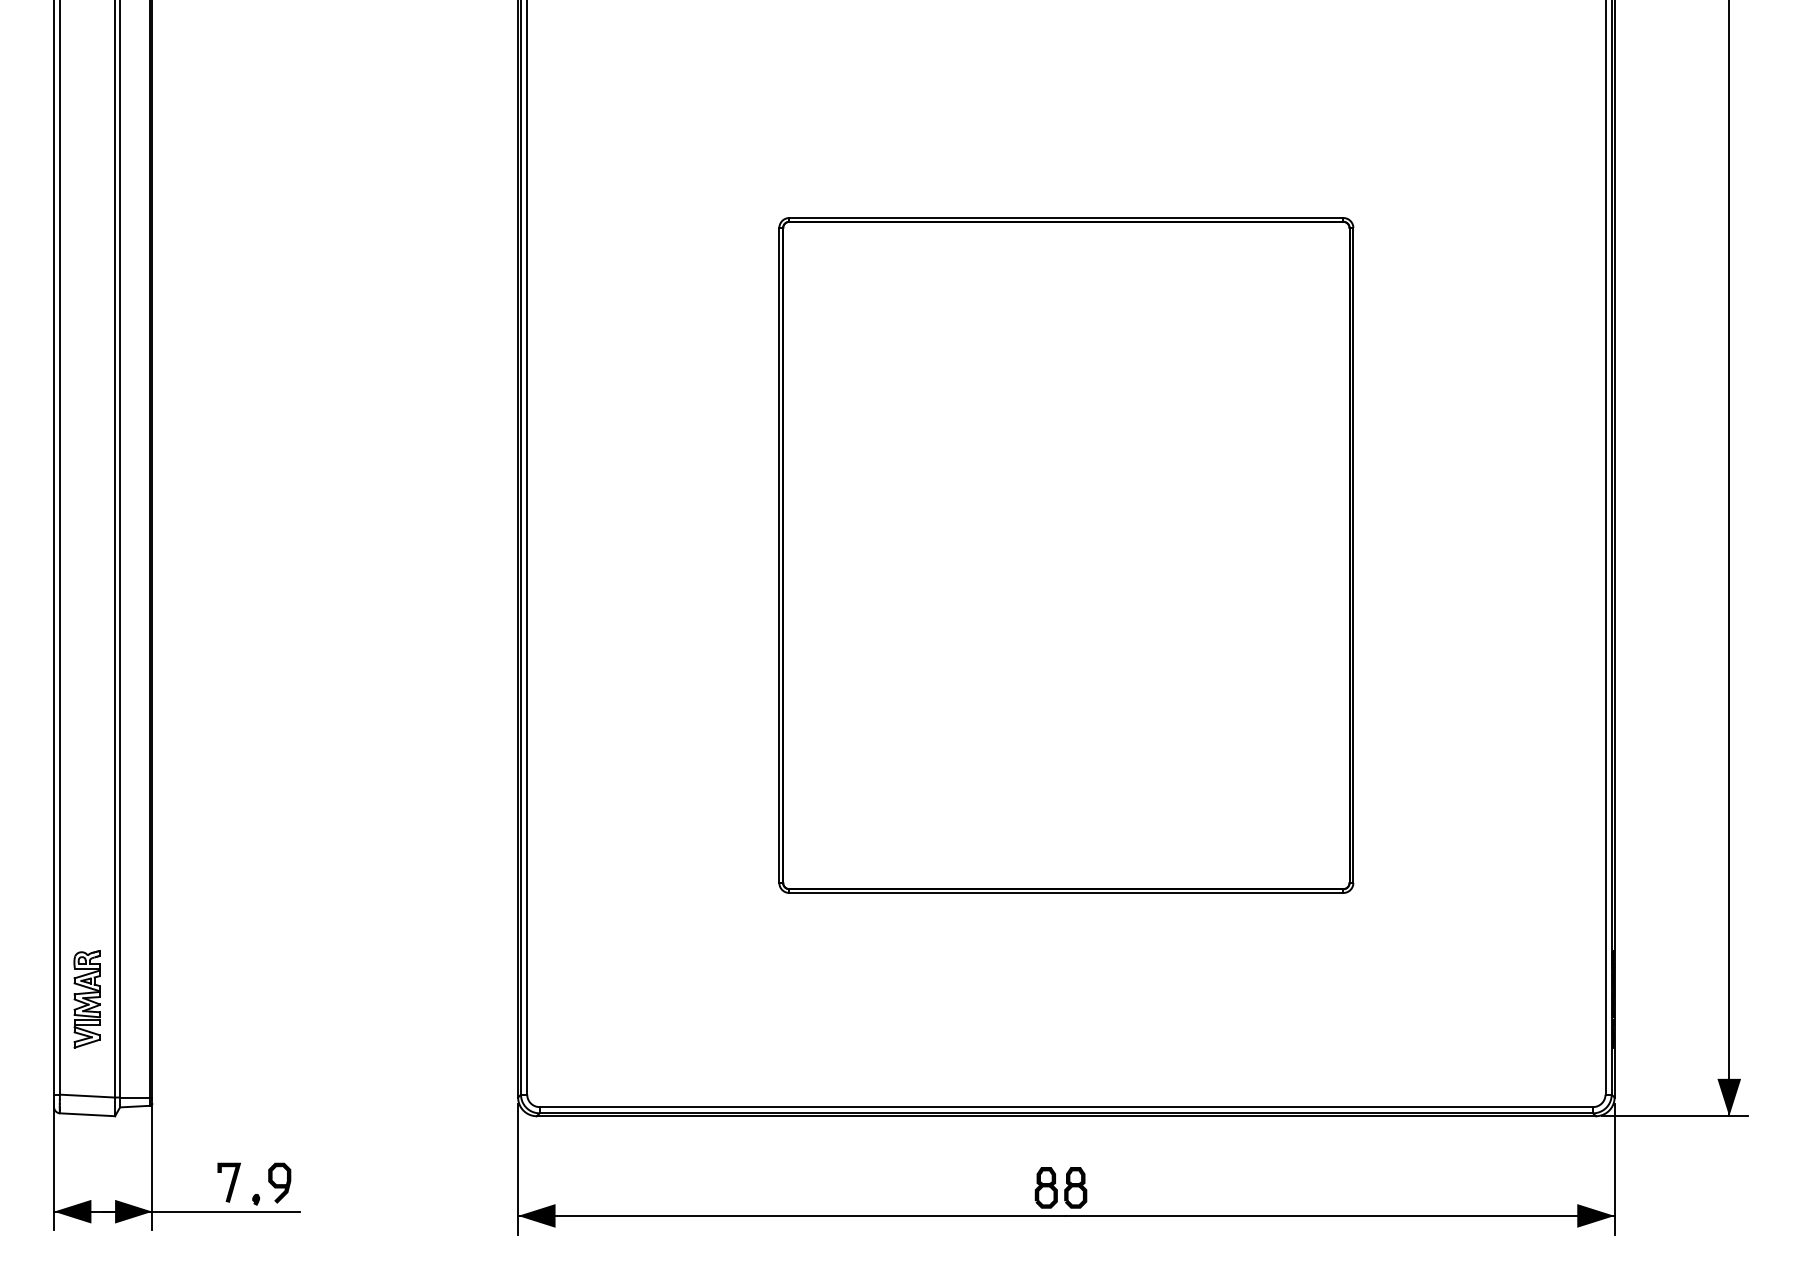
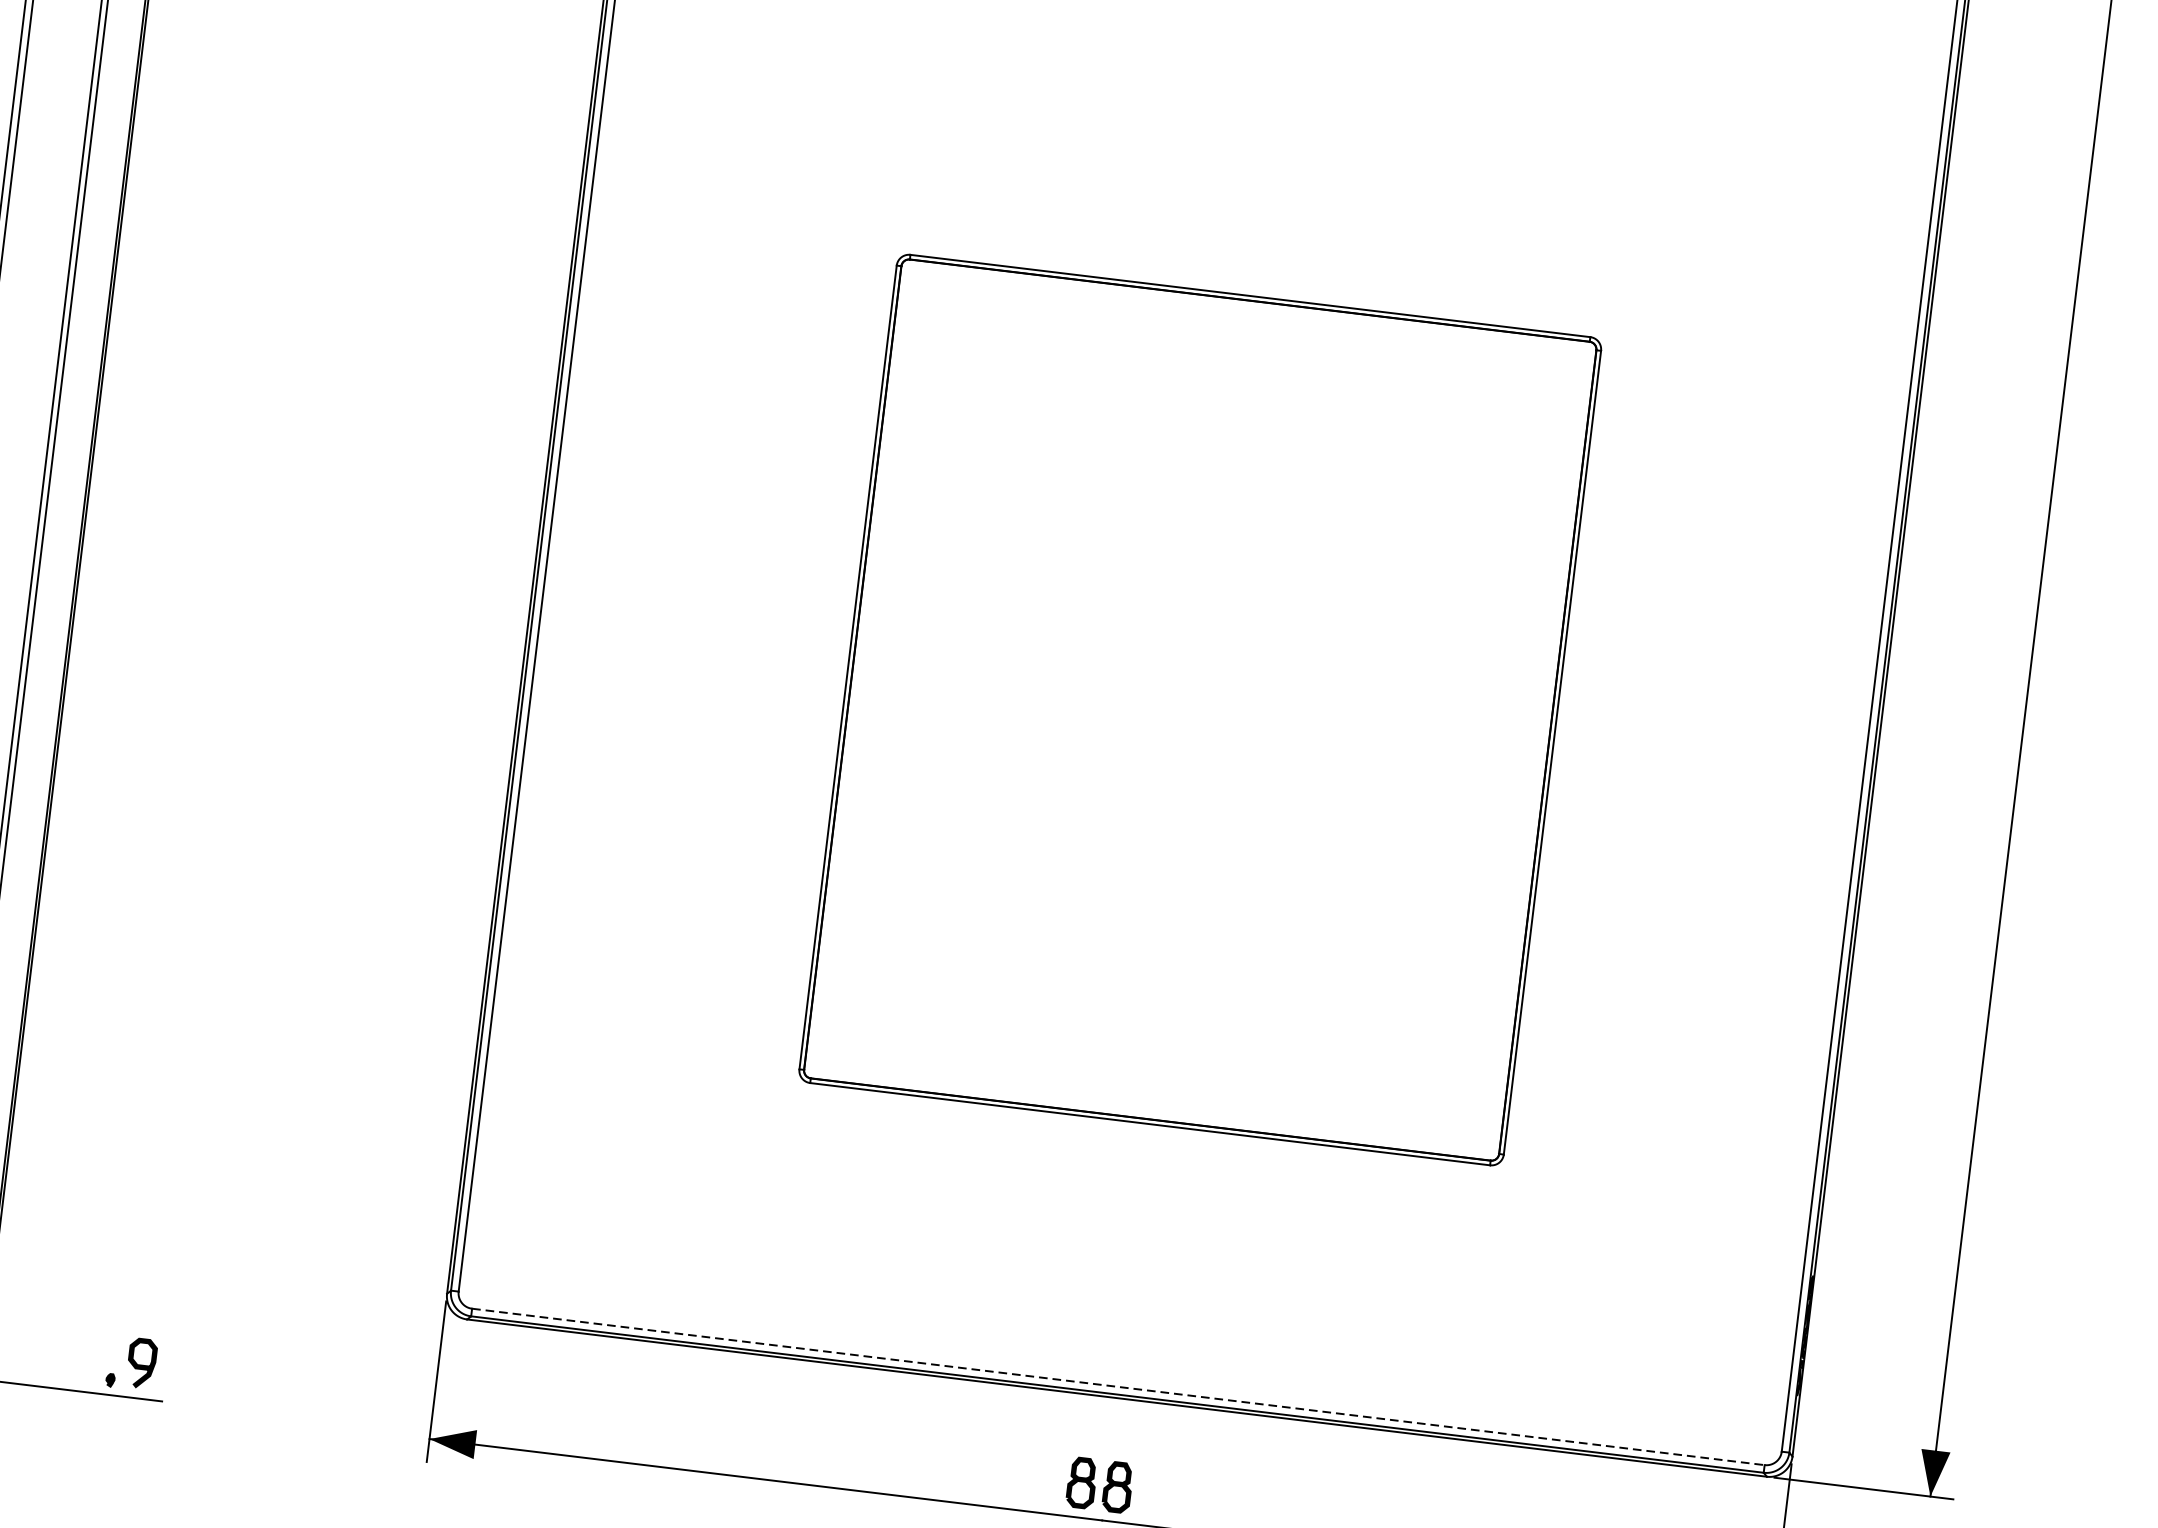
line: (1066, 1107) -> (1118, 1387), solid -> dashed
line: (230, 1183) -> (81, 1356), removed

